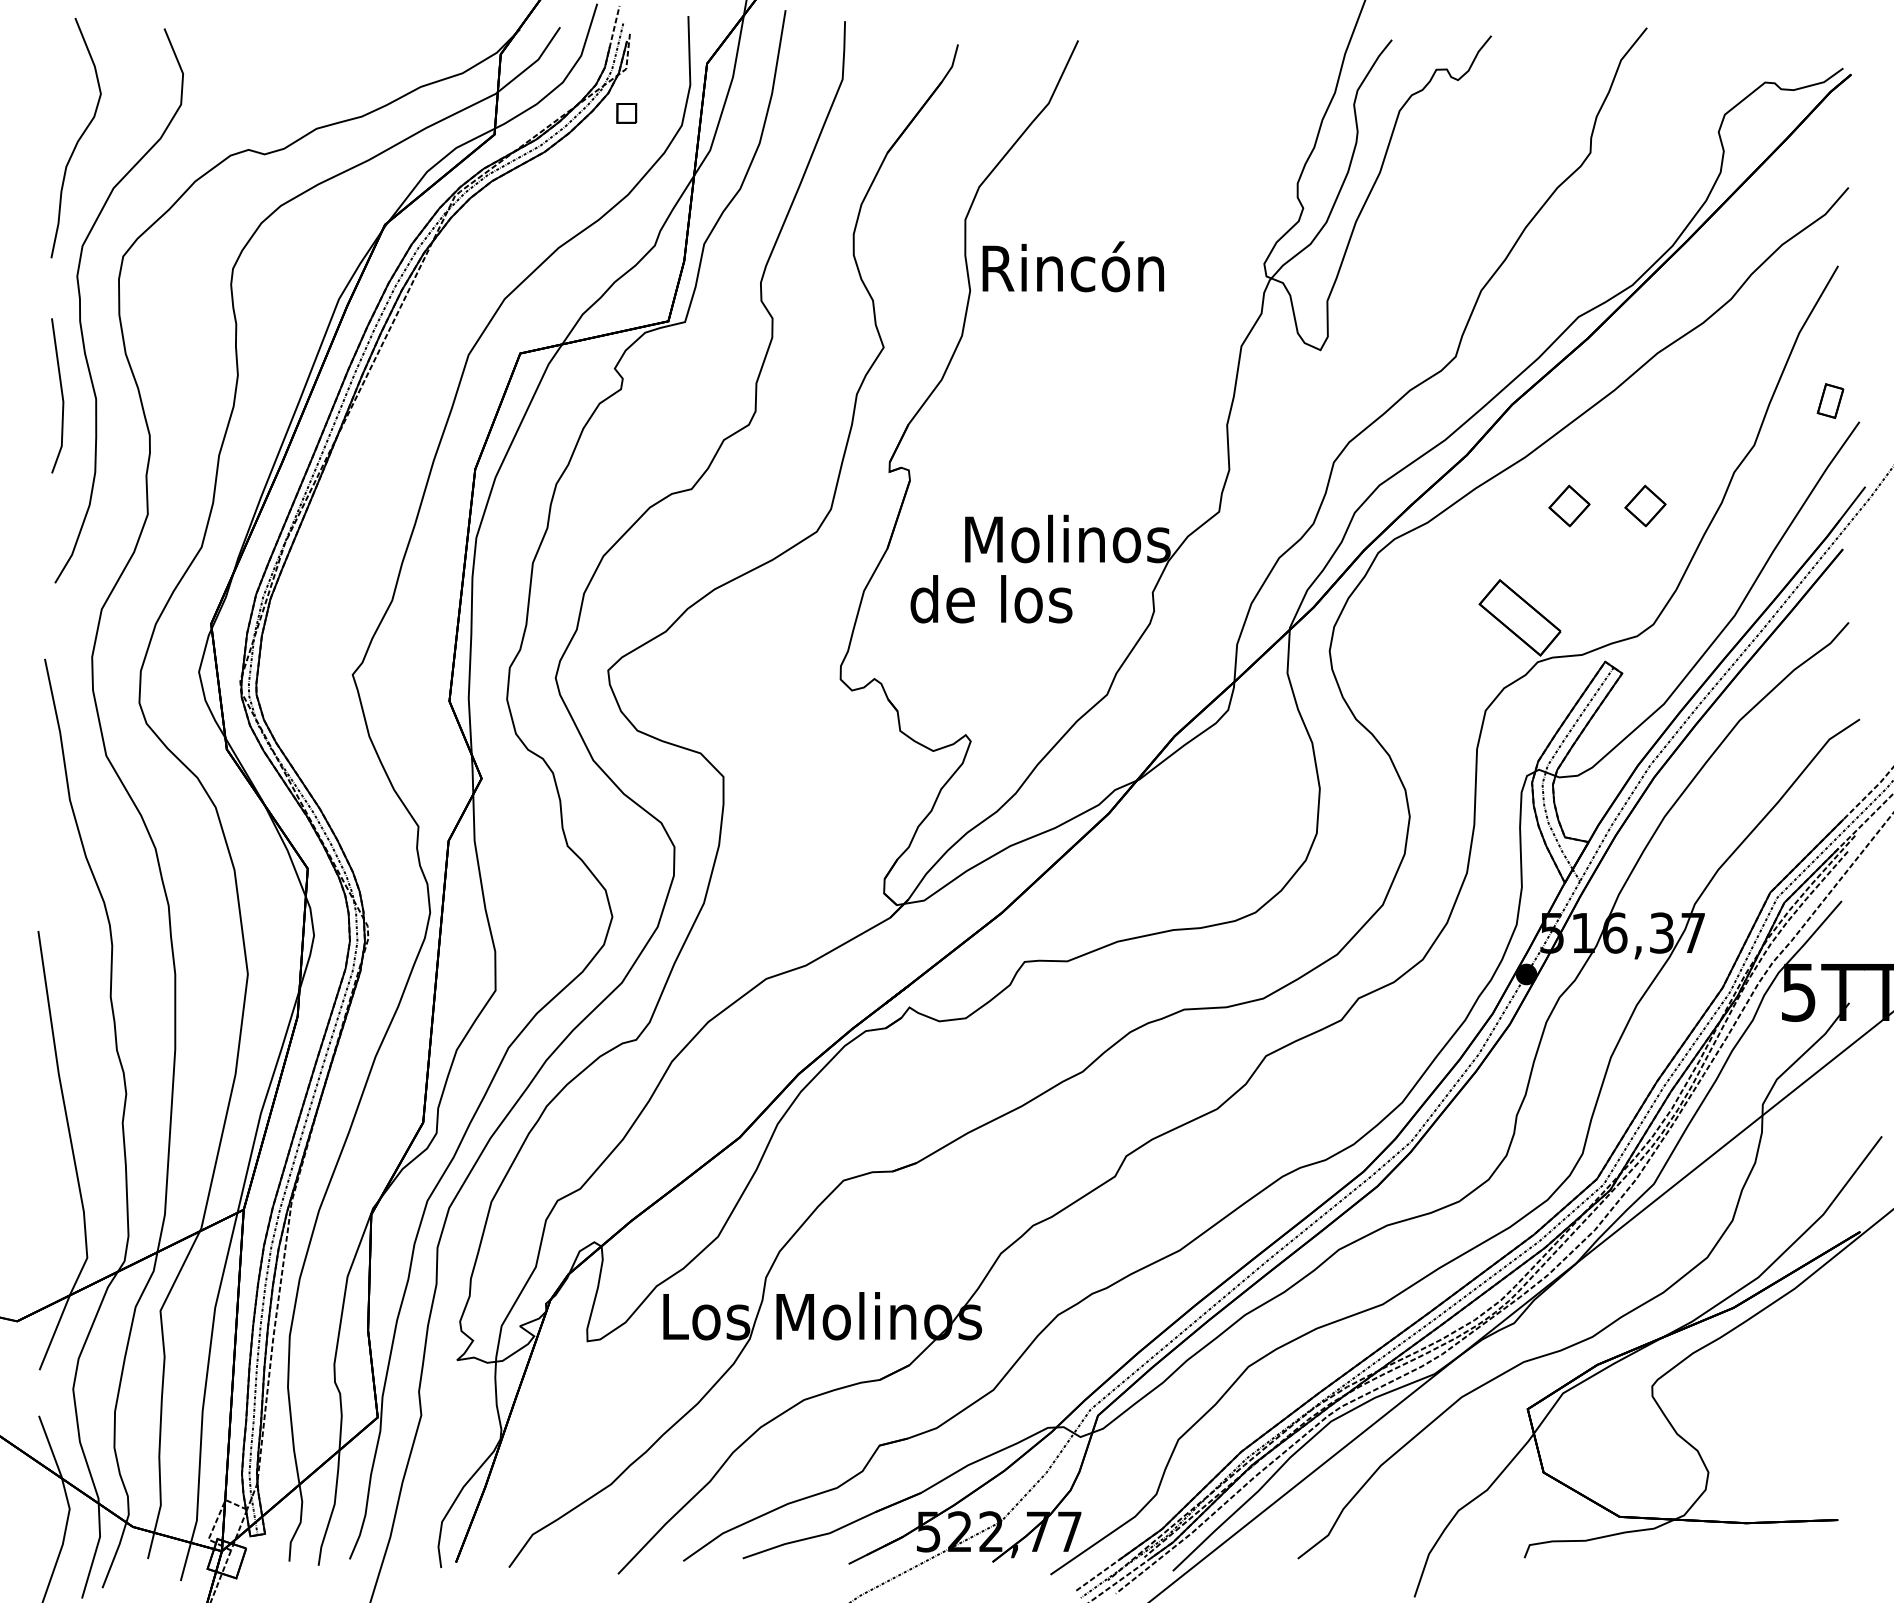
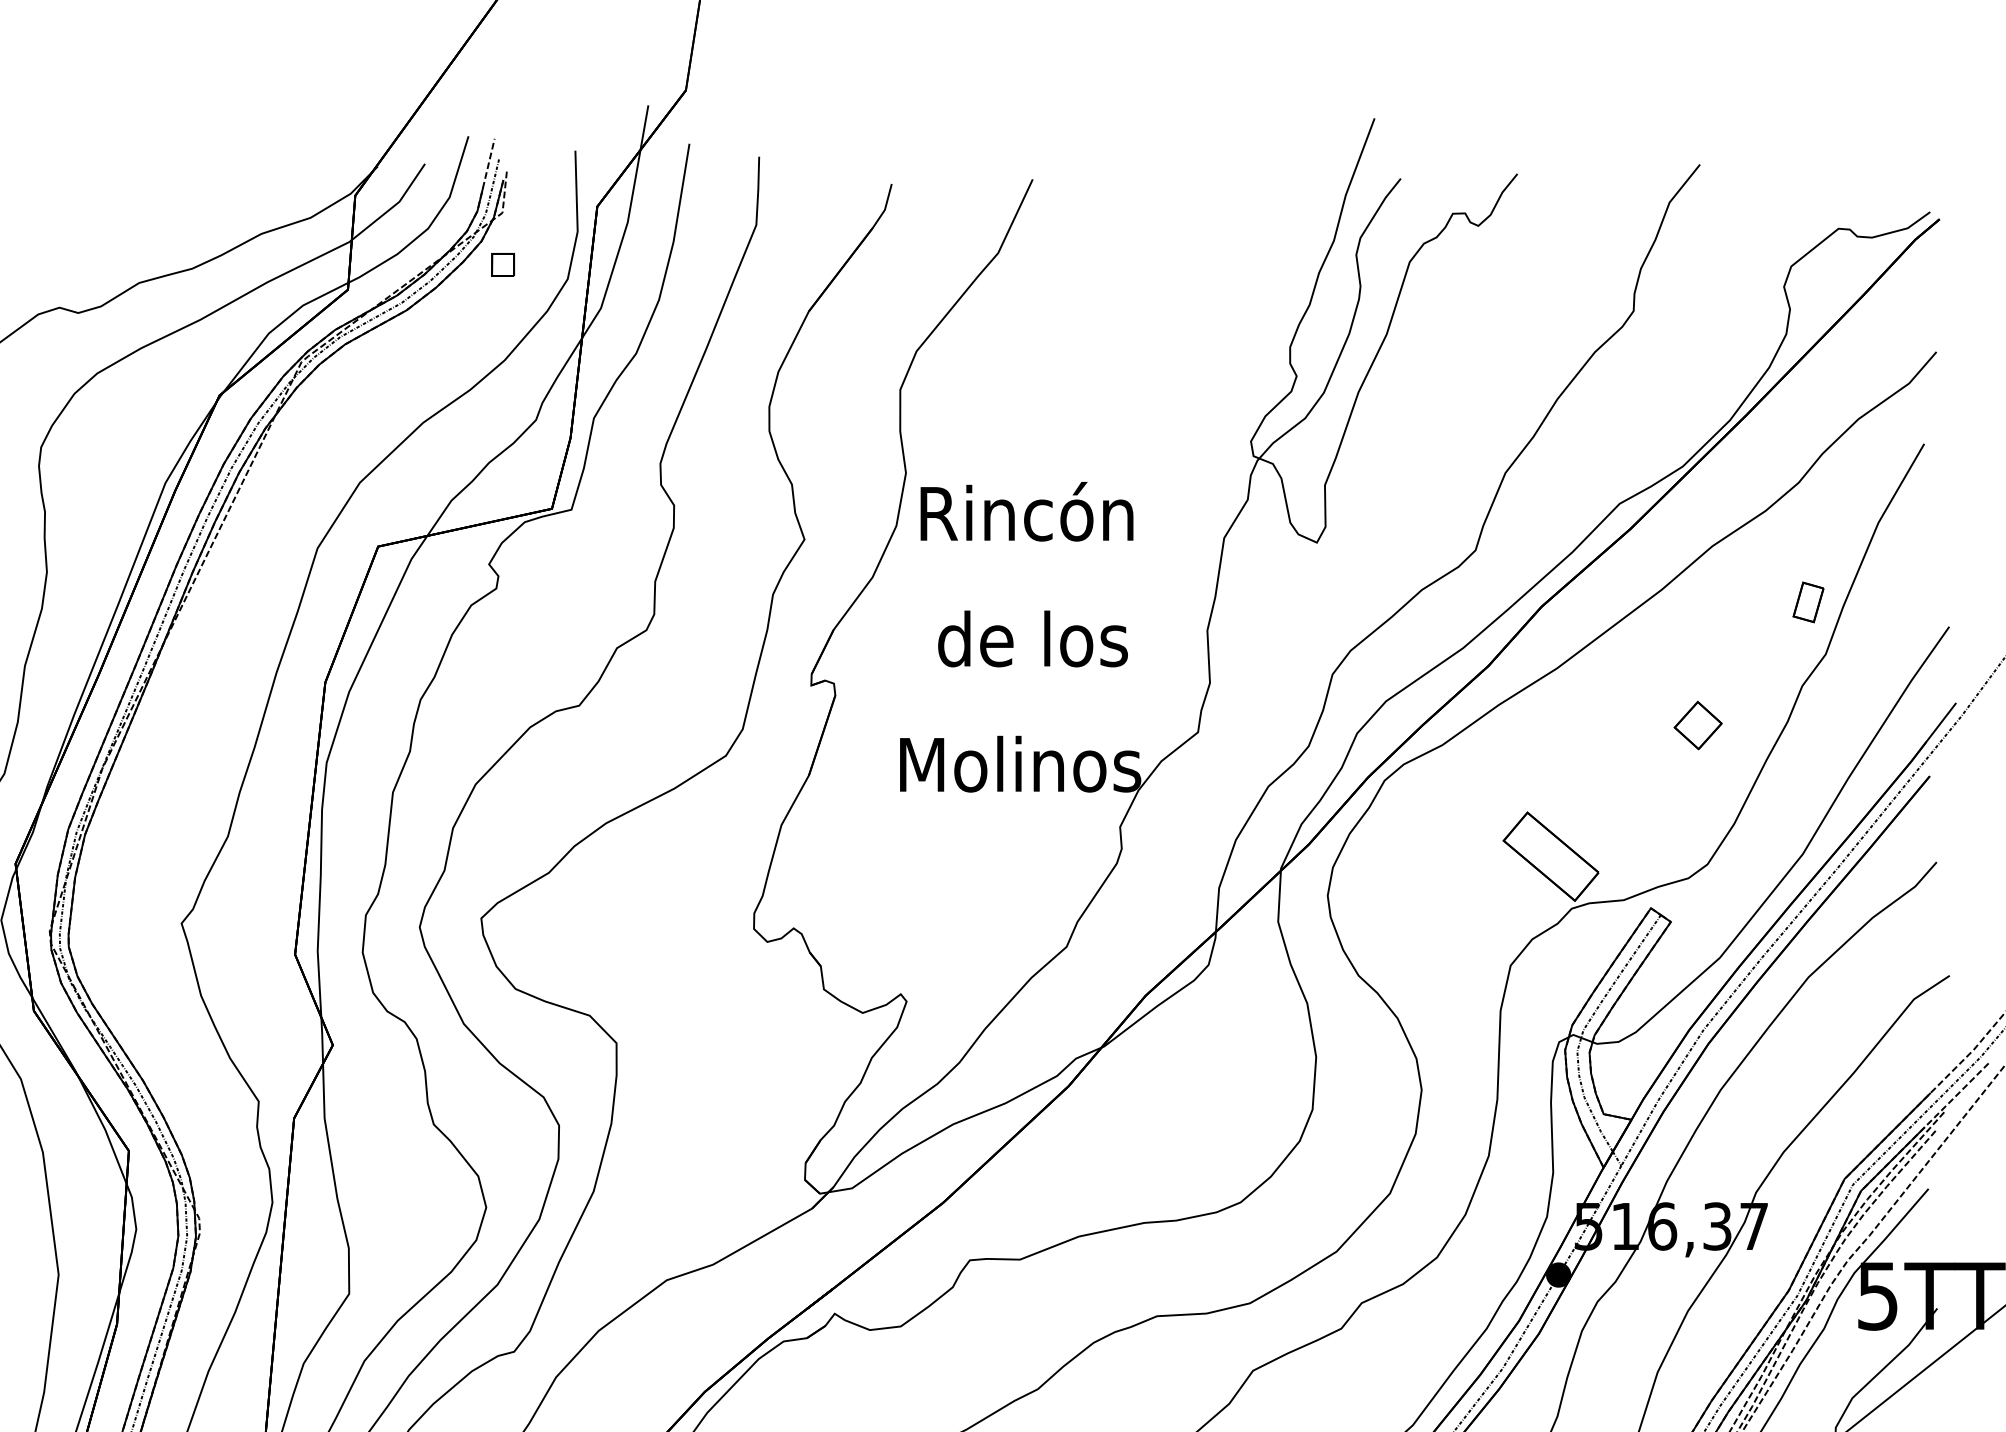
text: (1072, 266) -> (1025, 511), moved
part: (1830, 400) -> (1808, 601), moved
part: (1569, 505) -> (1609, 724), removed
text: (991, 599) -> (1033, 639), moved

